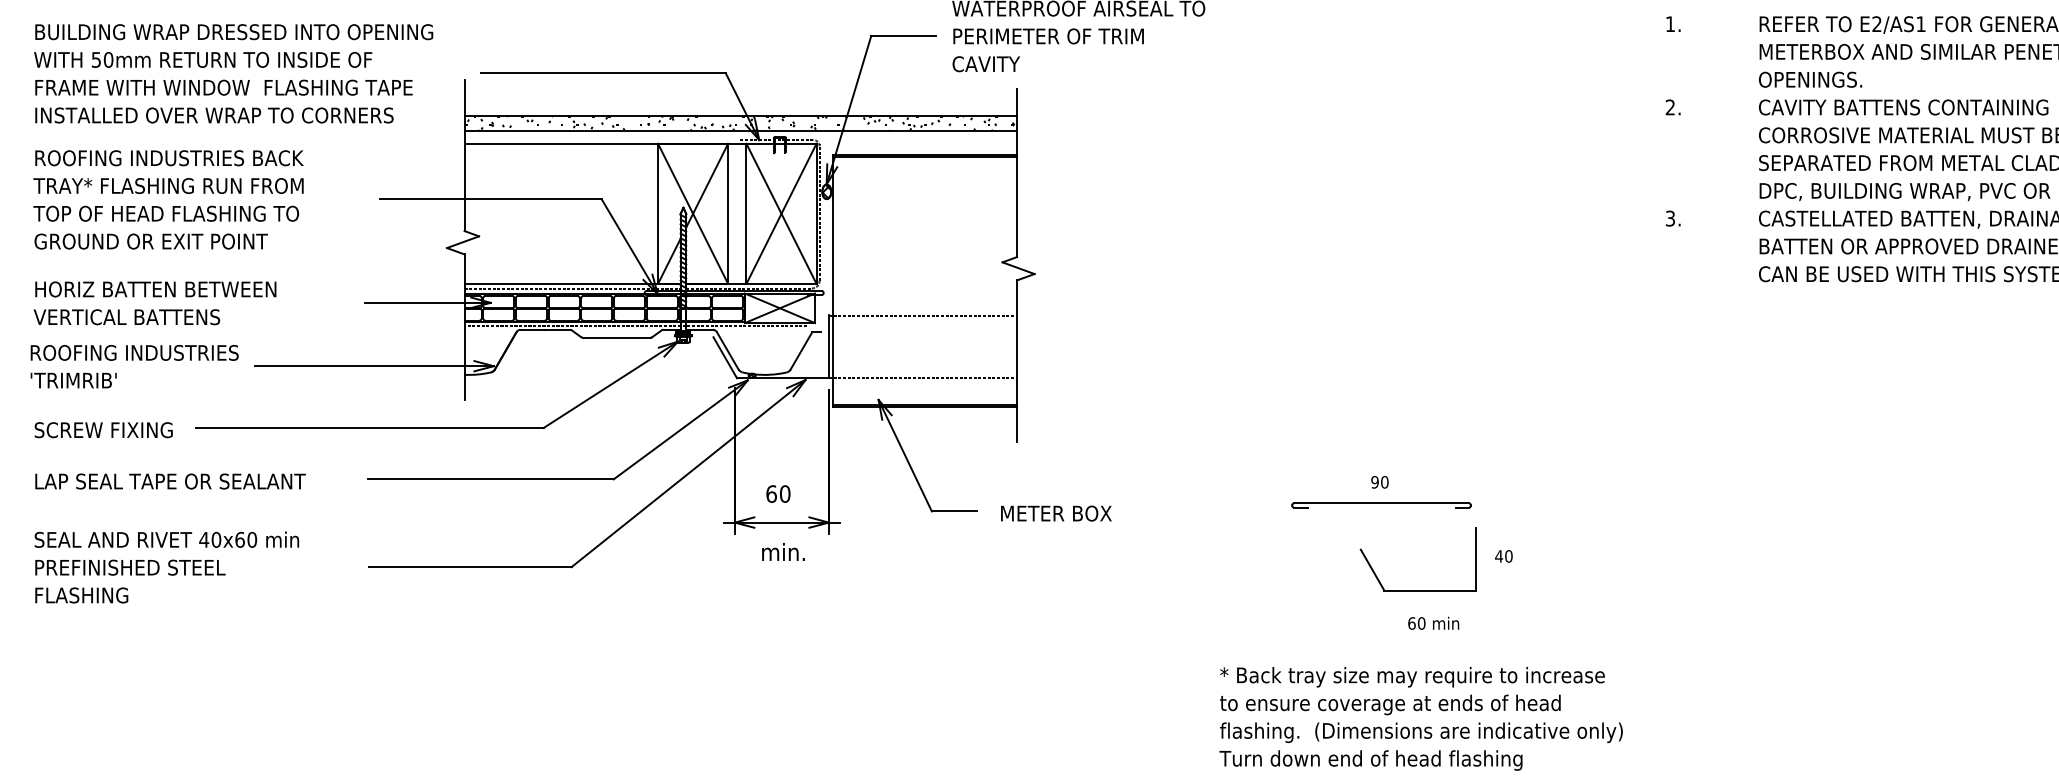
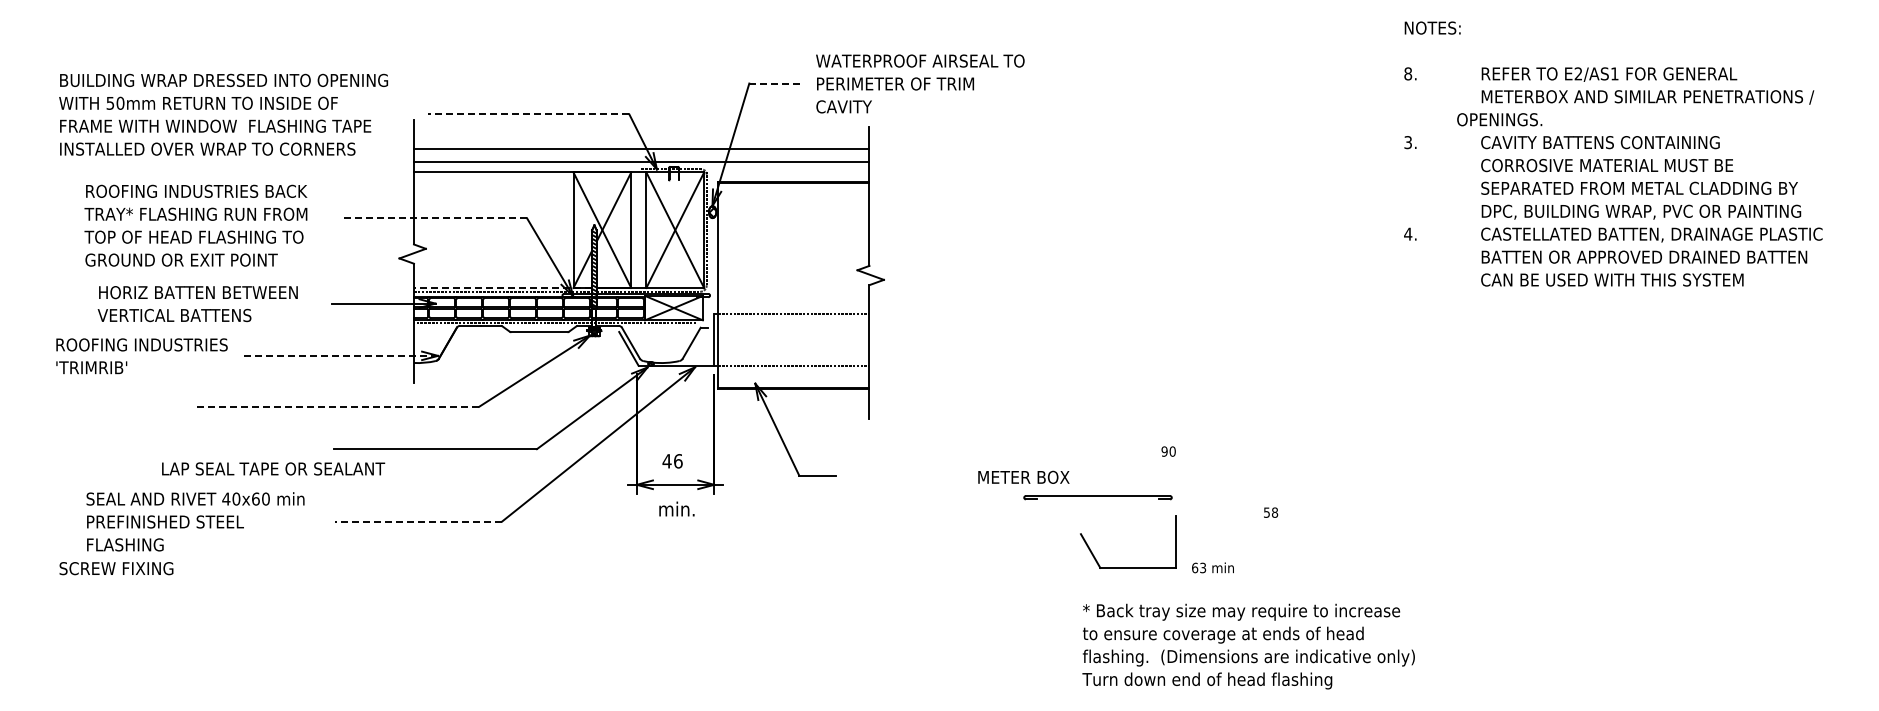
text: (1670, 23) -> (1408, 73), 1. -> 8.
line: (903, 35) -> (775, 83), solid -> dashed
line: (603, 73) -> (528, 114), solid -> dashed
text: (1810, 79) -> (1499, 119), moved
text: (1669, 107) -> (1407, 142), 2. -> 3.
hatch: (739, 123) -> (640, 155), removed
text: (168, 199) -> (195, 225), moved
line: (490, 199) -> (435, 218), solid -> dashed
text: (1670, 217) -> (1408, 233), 3. -> 4.
line: (571, 283) -> (502, 287), solid -> dashed
text: (154, 303) -> (197, 304), moved
line: (374, 365) -> (339, 355), solid -> dashed
line: (369, 427) -> (335, 406), solid -> dashed
text: (103, 430) -> (116, 568), moved
text: (170, 480) -> (273, 468), moved
text: (778, 494) -> (672, 461), 60 -> 46
text: (1055, 512) -> (1023, 476), moved
part: (1366, 556) -> (1085, 539), moved
text: (1503, 556) -> (1270, 512), 40 -> 58
text: (166, 567) -> (195, 521), moved
line: (470, 567) -> (418, 521), solid -> dashed
text: (1422, 622) -> (1203, 567), 60 -> 63
text: (1420, 718) -> (1248, 646), moved

